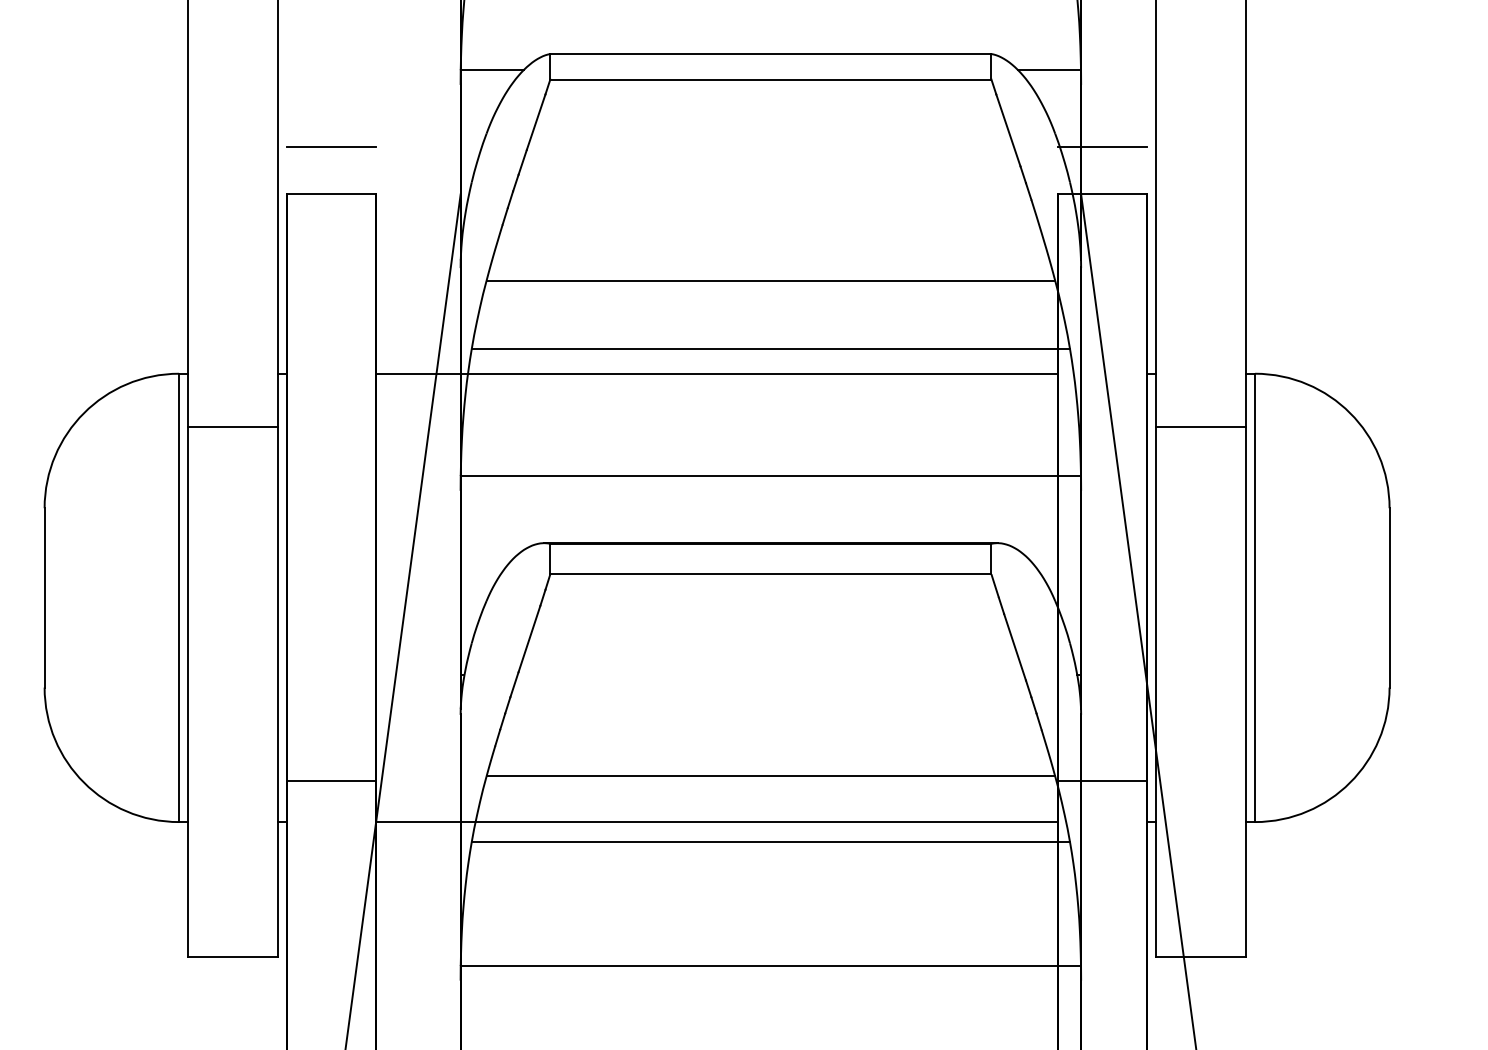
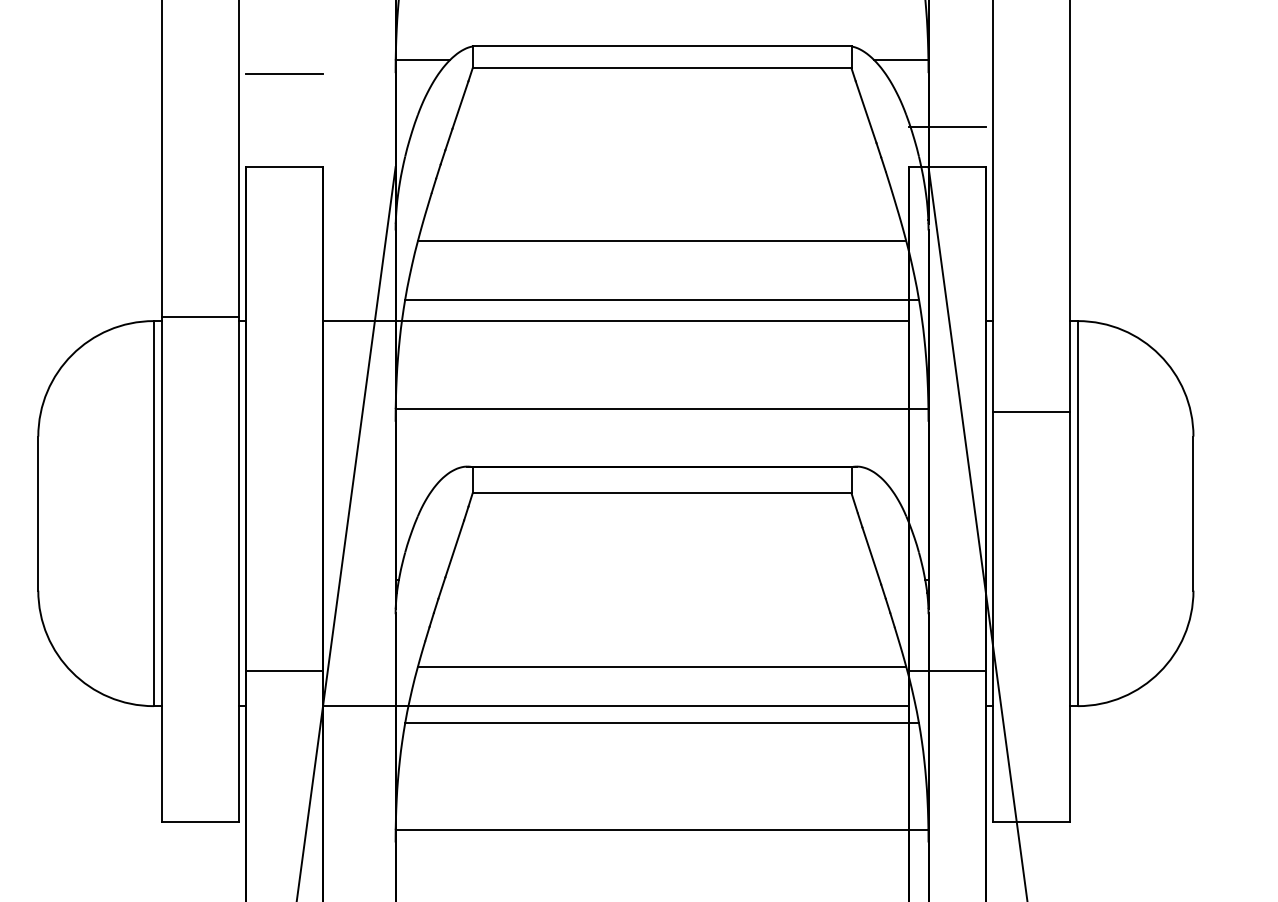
line: (331, 146) -> (284, 73), moved
line: (232, 427) -> (199, 317), moved
line: (1201, 427) -> (1031, 411), moved

